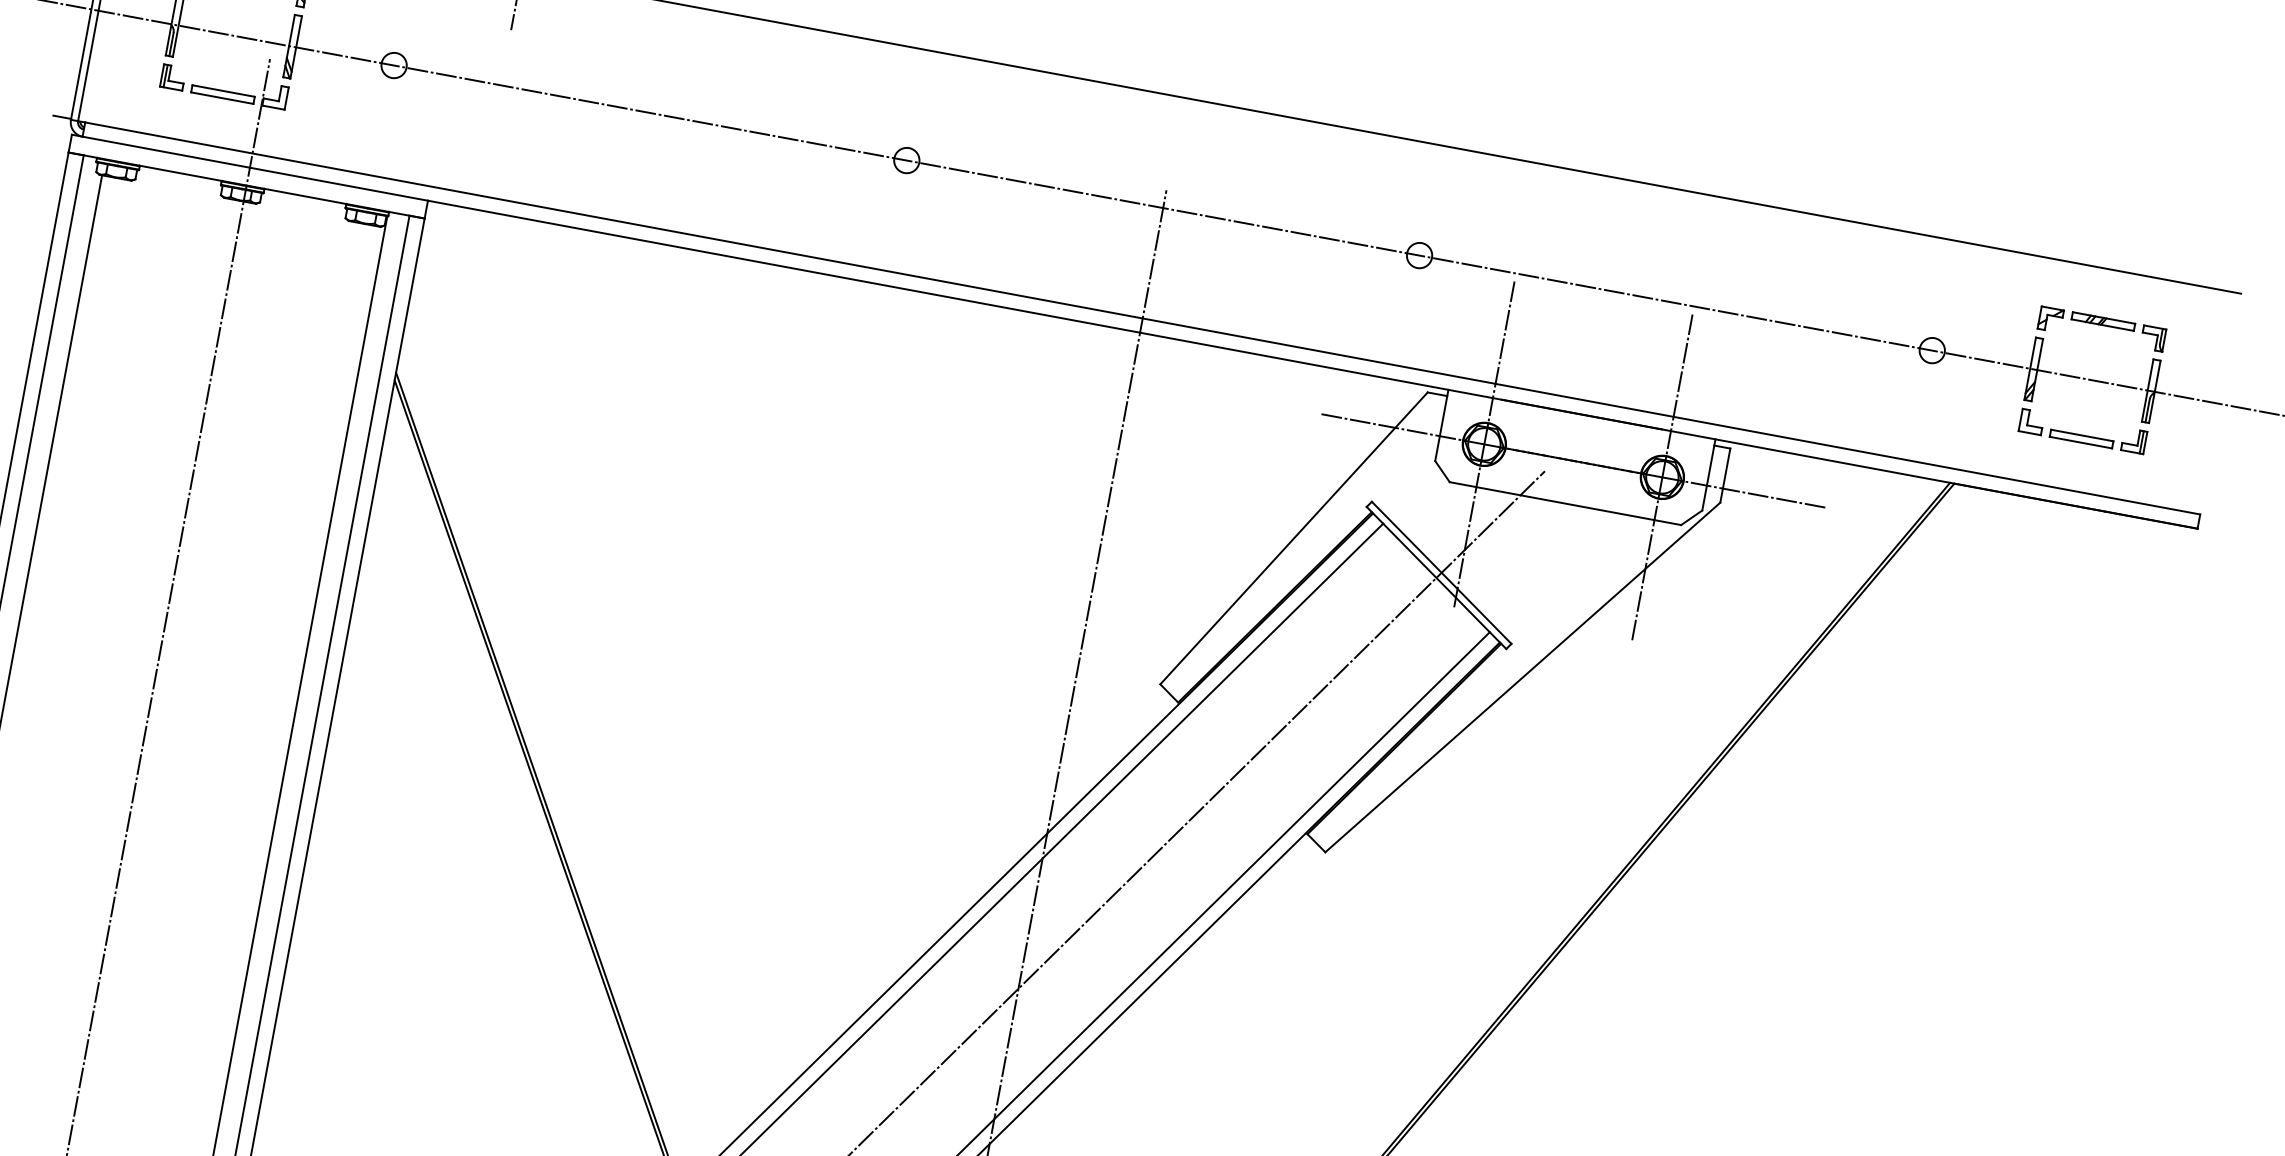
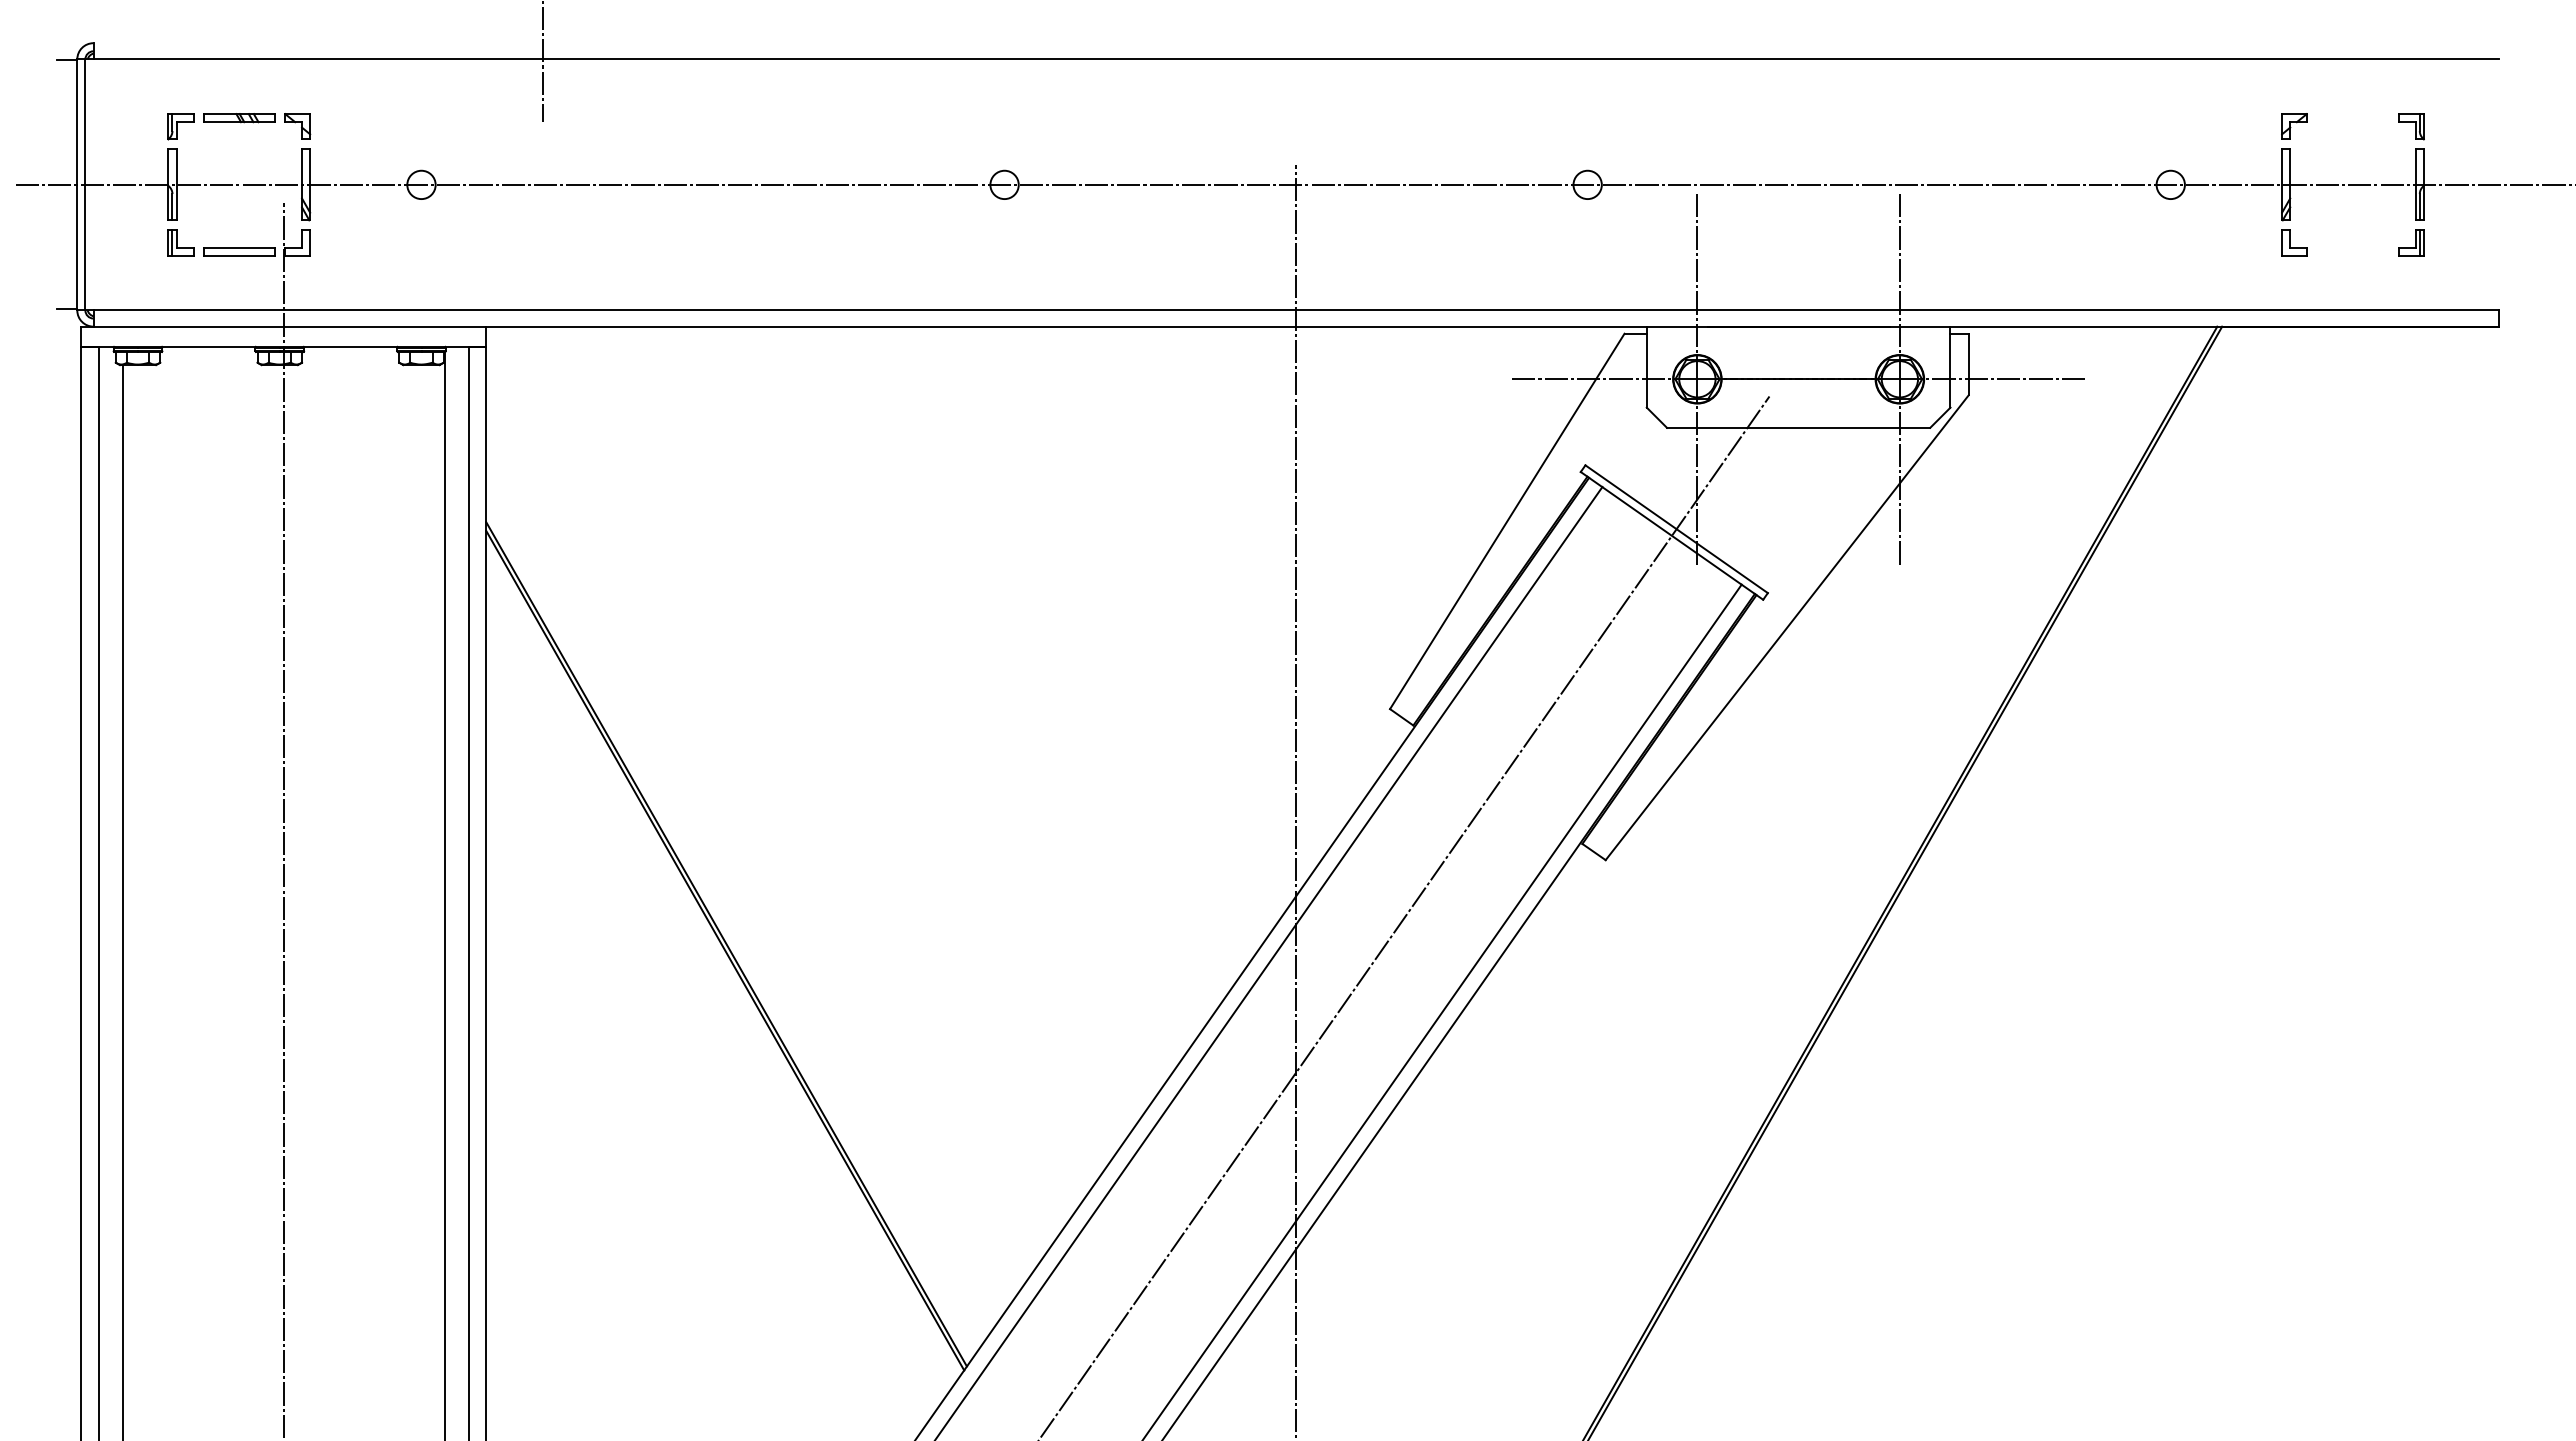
part: (2102, 321) -> (2352, 118), removed
part: (2081, 438) -> (2352, 251), removed

